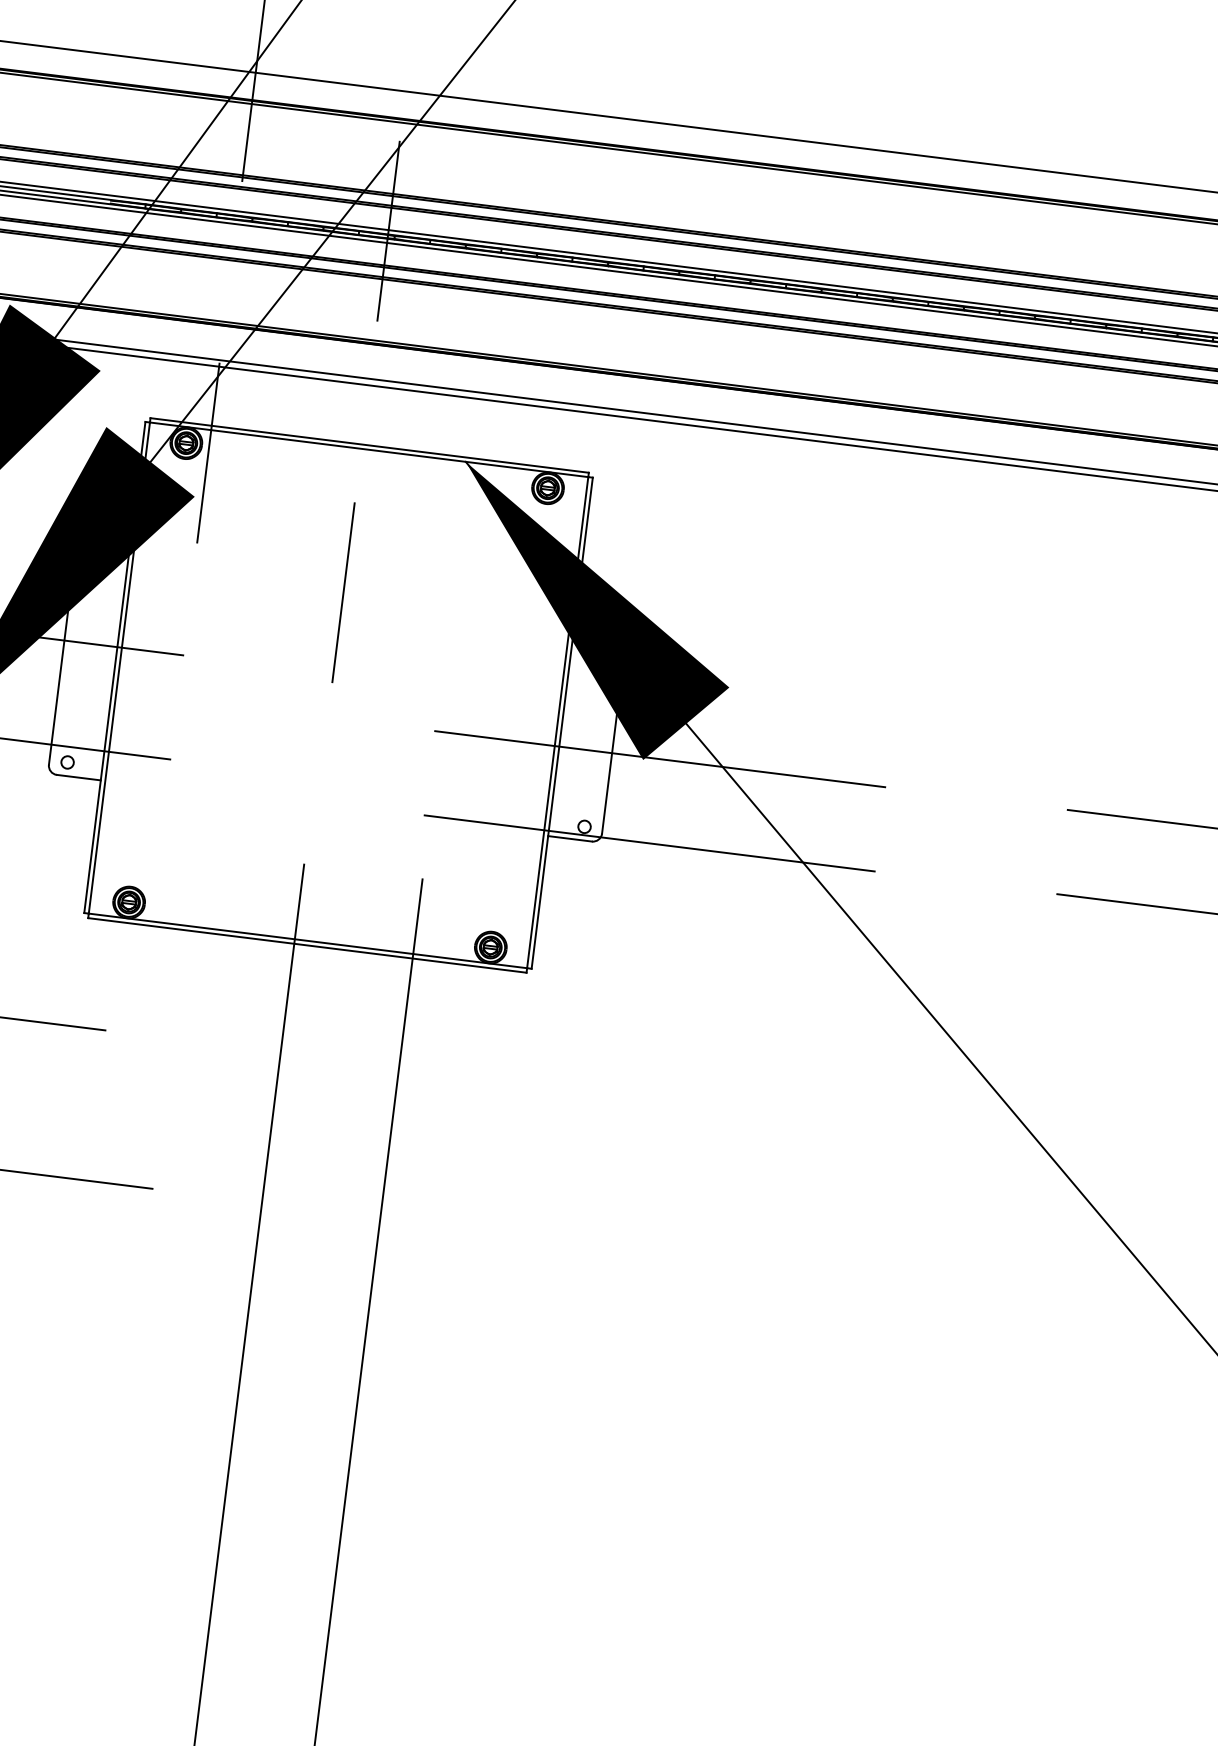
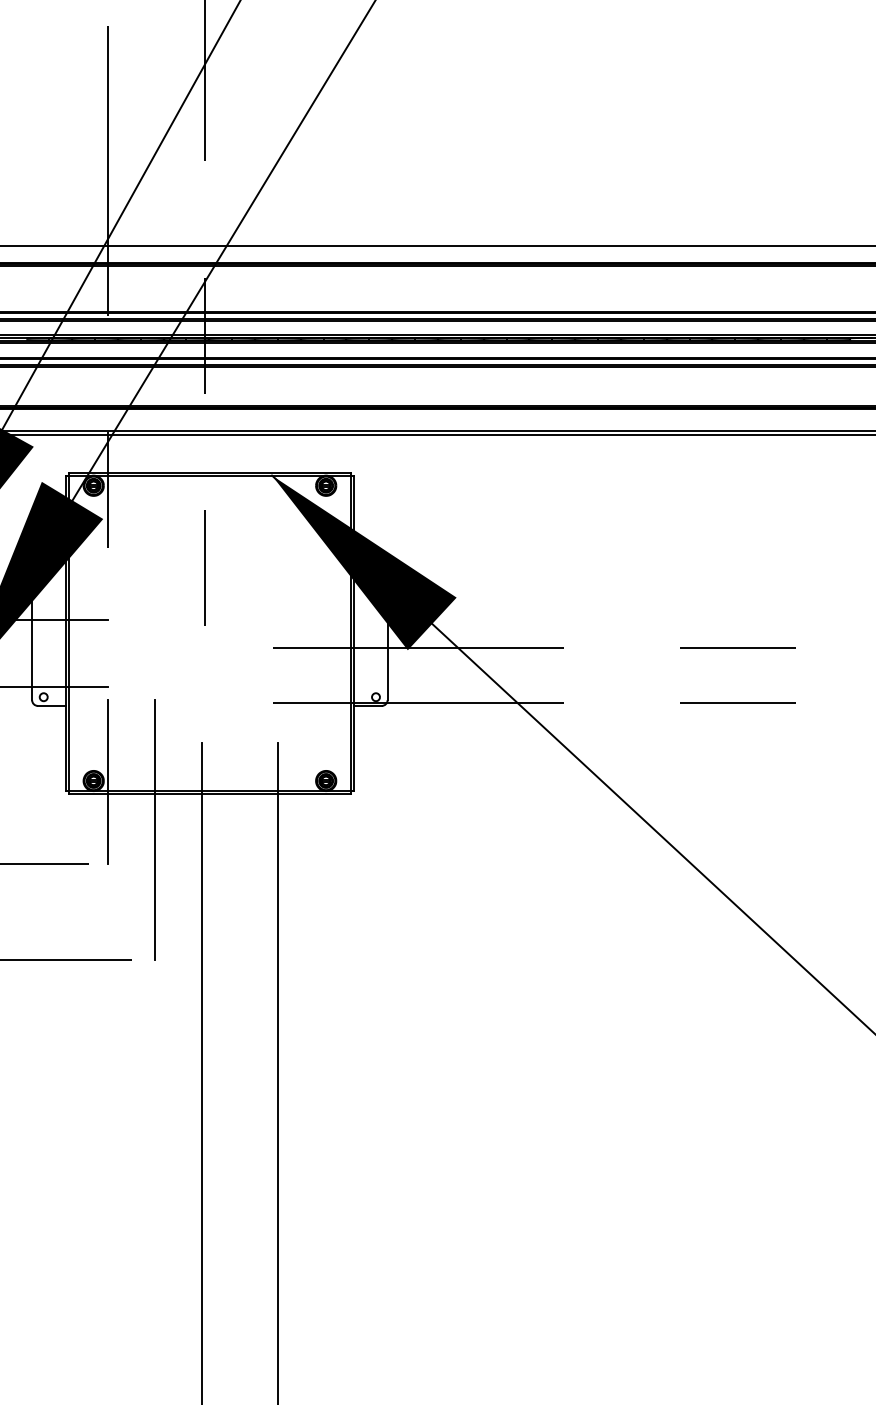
line: (152, 906) -> (108, 781), added
line: (214, 991) -> (154, 830), added

